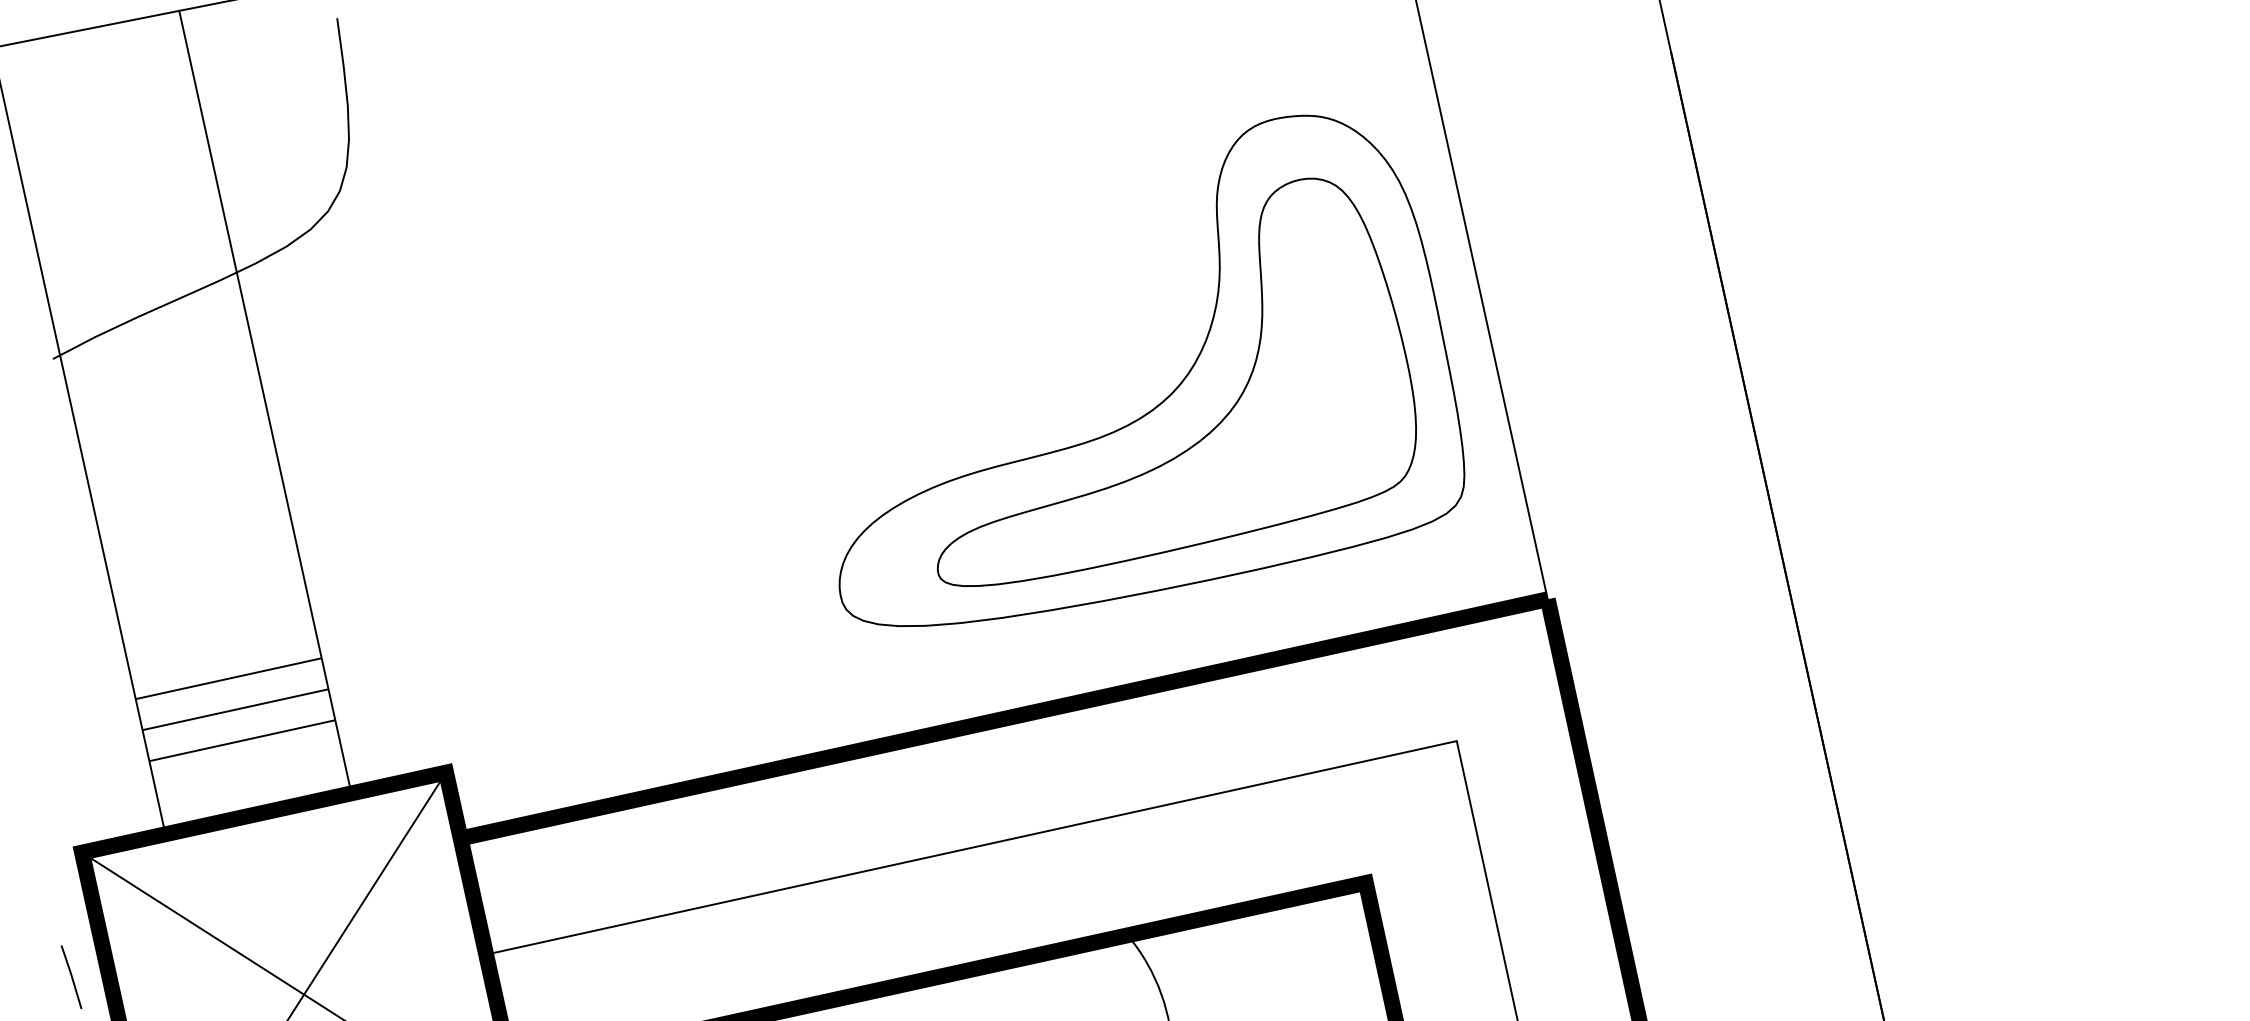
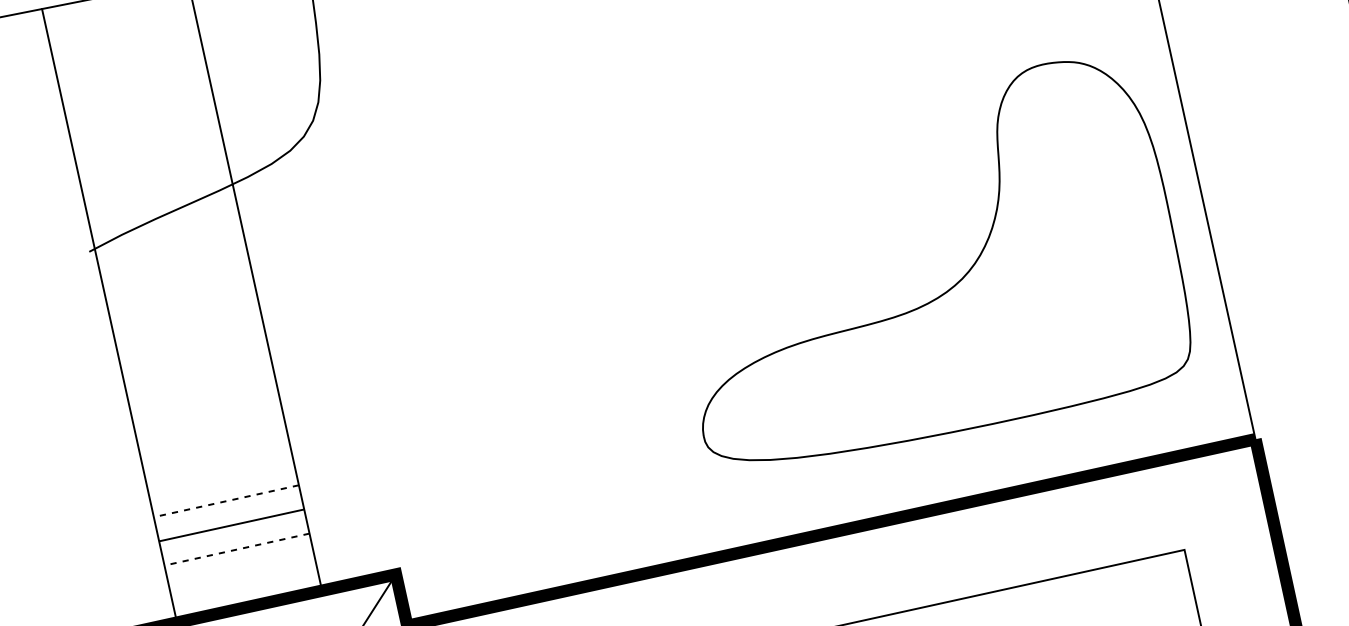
part: (1223, 417) -> (1002, 297), removed
line: (228, 678) -> (226, 501), solid -> dashed
line: (241, 740) -> (236, 549), solid -> dashed

